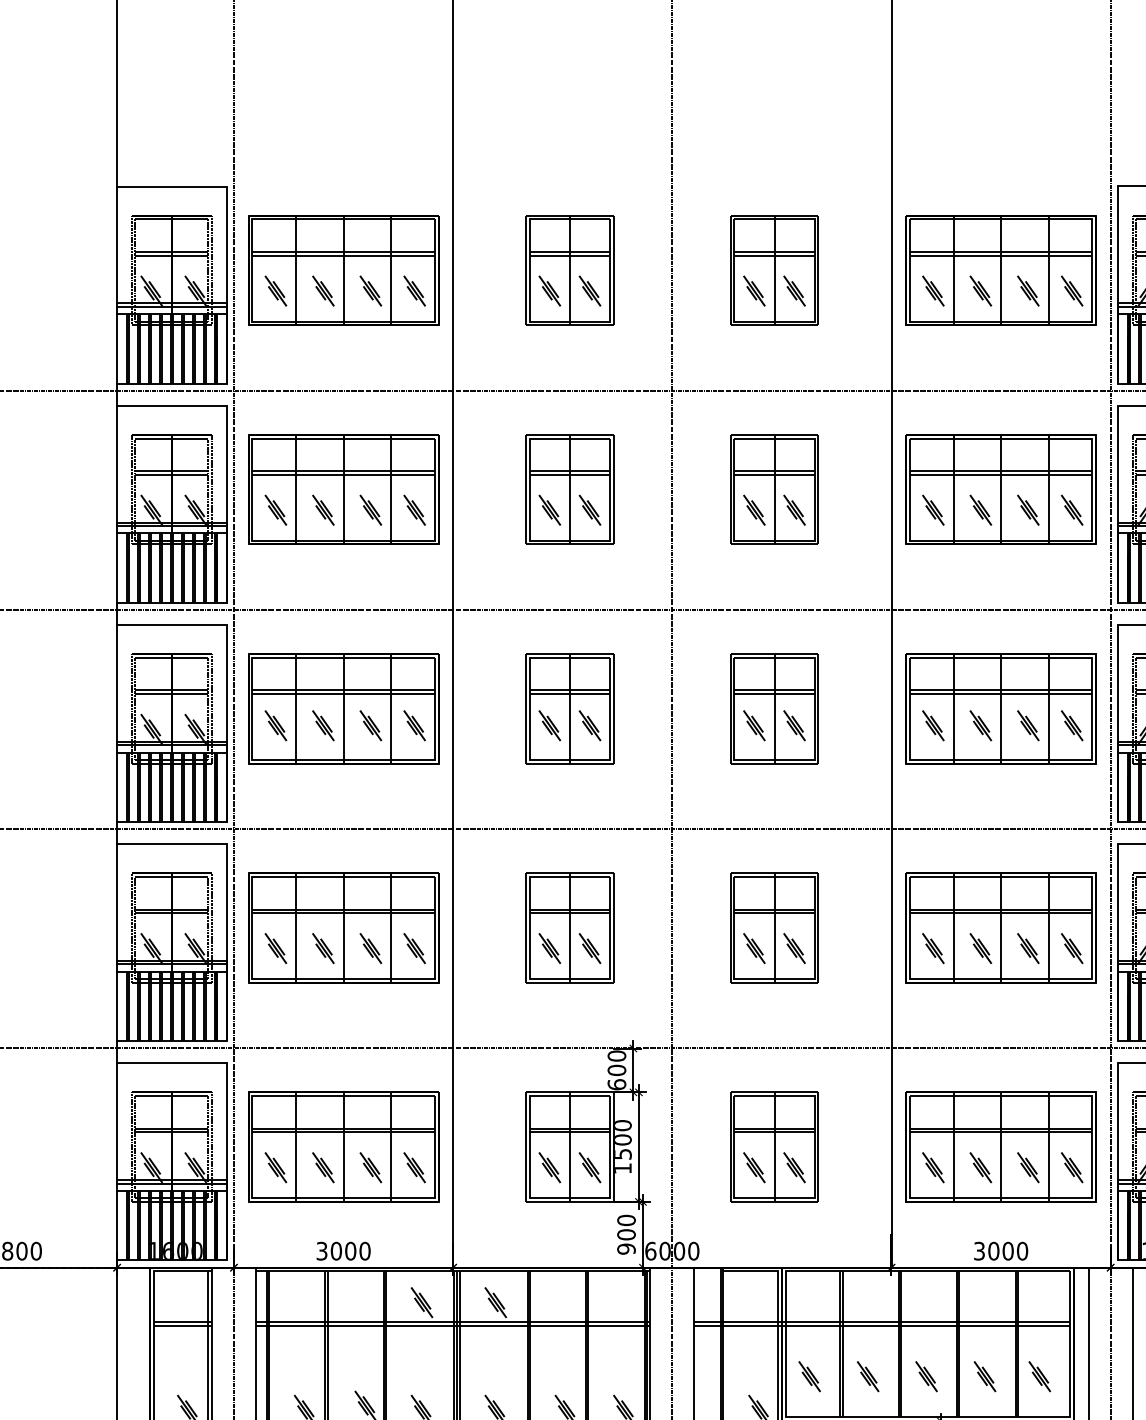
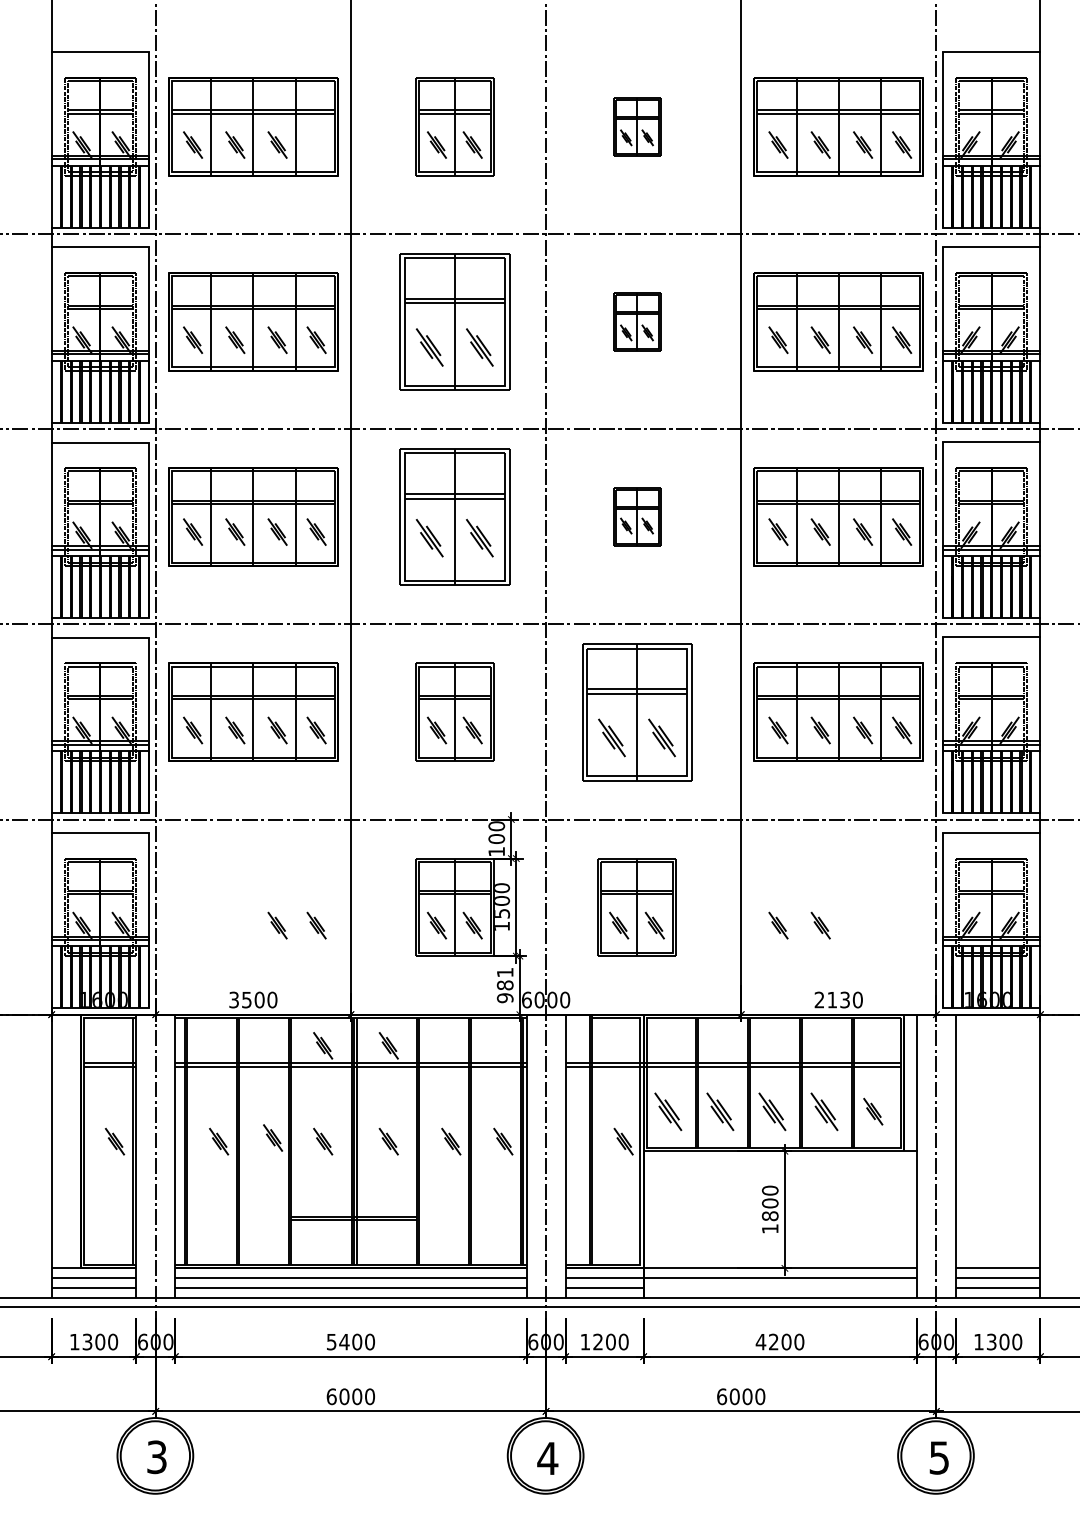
part: (773, 270) -> (636, 126), size x0.6
part: (414, 290) -> (316, 144), removed
part: (569, 489) -> (454, 321), size x1.4
part: (773, 489) -> (636, 321), size x0.6
part: (569, 708) -> (454, 516), size x1.4
part: (773, 708) -> (636, 516), size x0.6
part: (773, 927) -> (636, 711), size x1.4
text: (616, 1084) -> (496, 851), 600 -> 100
part: (343, 1147) -> (253, 907), removed
part: (1000, 1147) -> (838, 907), removed
text: (625, 1227) -> (504, 978), 900 -> 981
text: (335, 1250) -> (246, 999), 3000 -> 3500
text: (994, 1250) -> (832, 999), 3000 -> 2130
part: (809, 1376) -> (668, 1111), size x1.4
part: (868, 1376) -> (720, 1111), size x1.4
part: (926, 1376) -> (772, 1111), size x1.4
part: (985, 1376) -> (824, 1111), size x1.4

